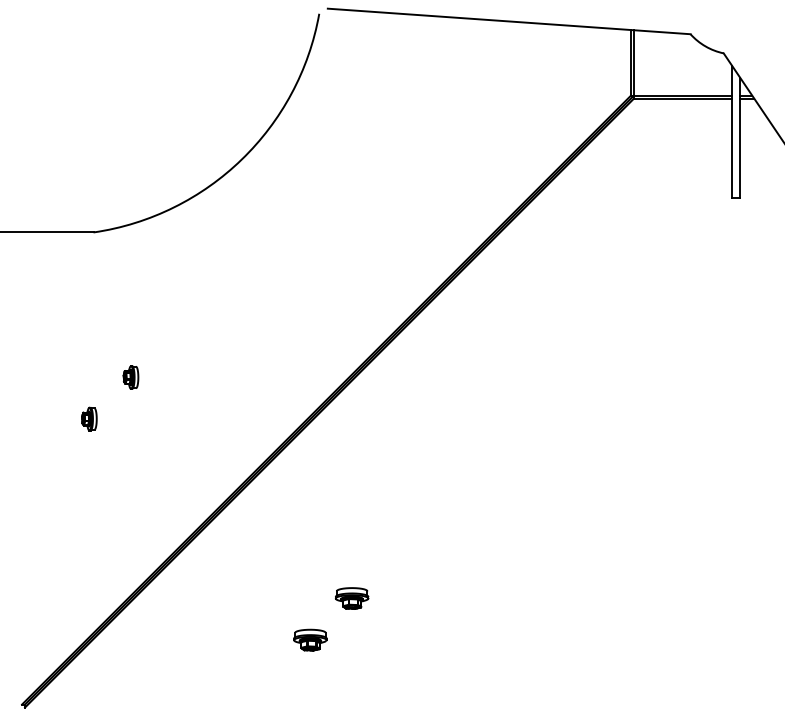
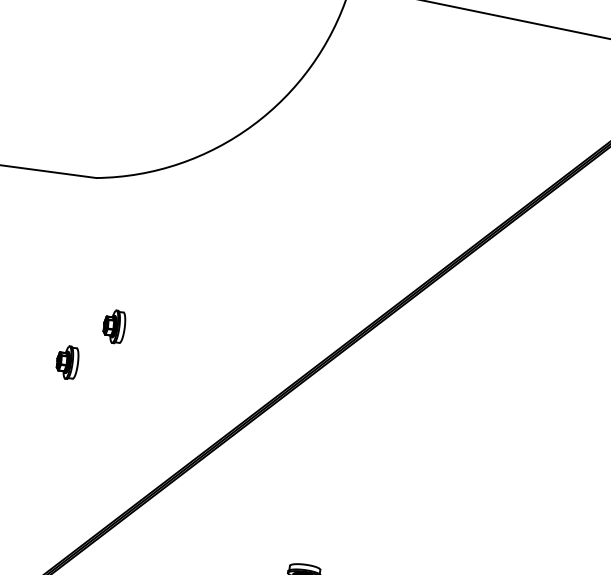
part: (130, 377) -> (113, 326), size x1.43
part: (89, 418) -> (67, 361), size x1.43

